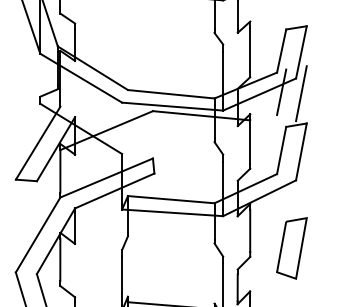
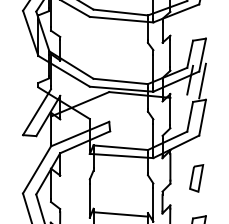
part: (291, 248) -> (196, 178), size x0.7

